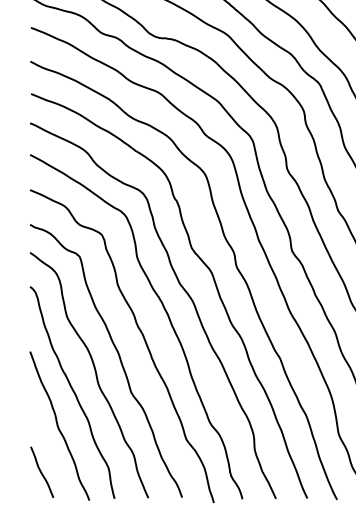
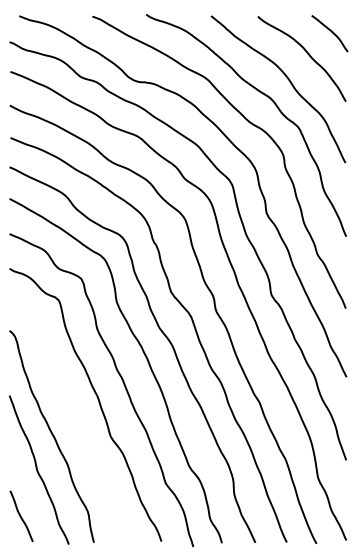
curve: (95, 374) -> (74, 418), removed

